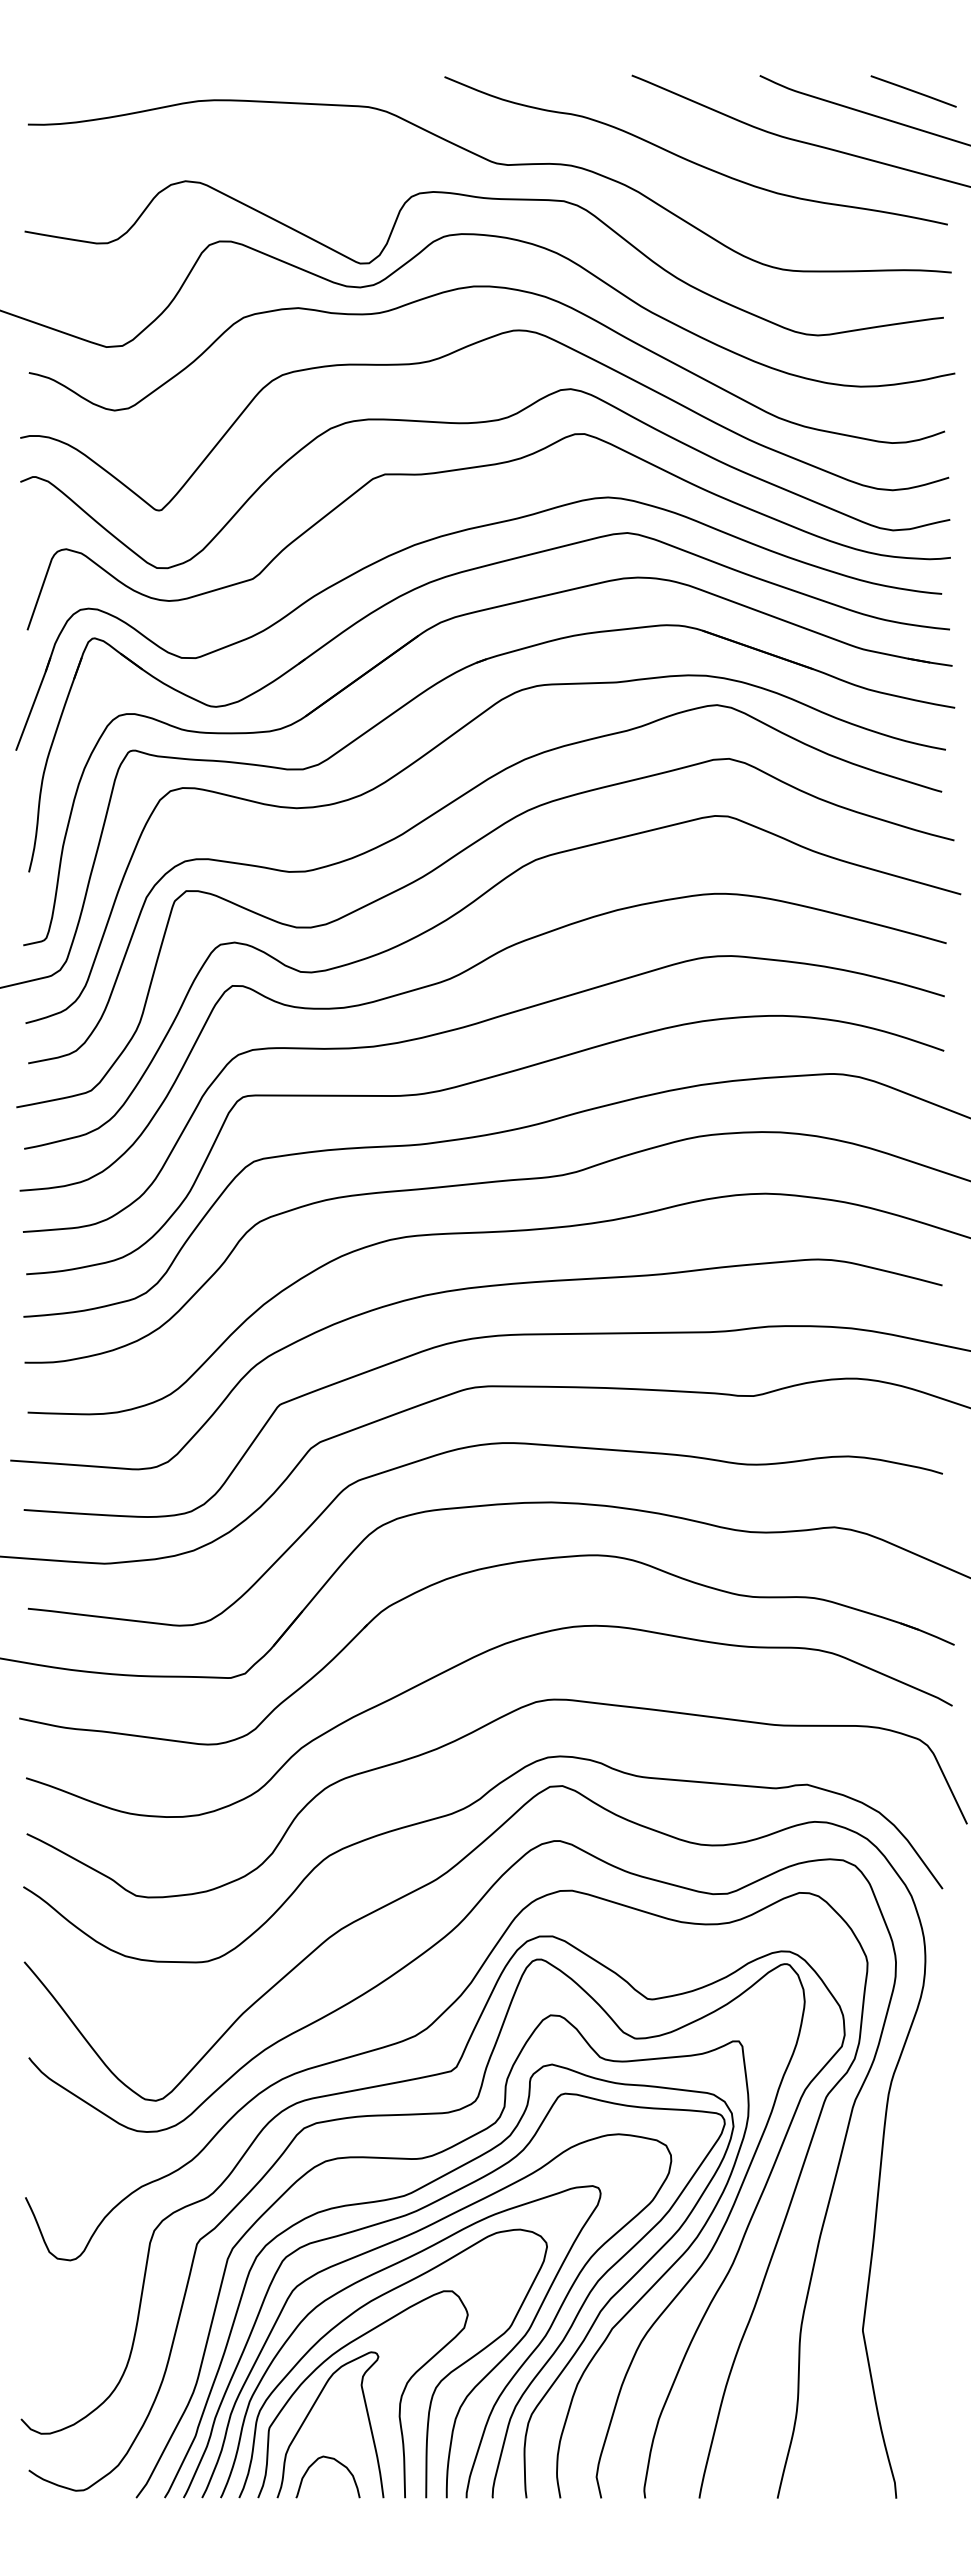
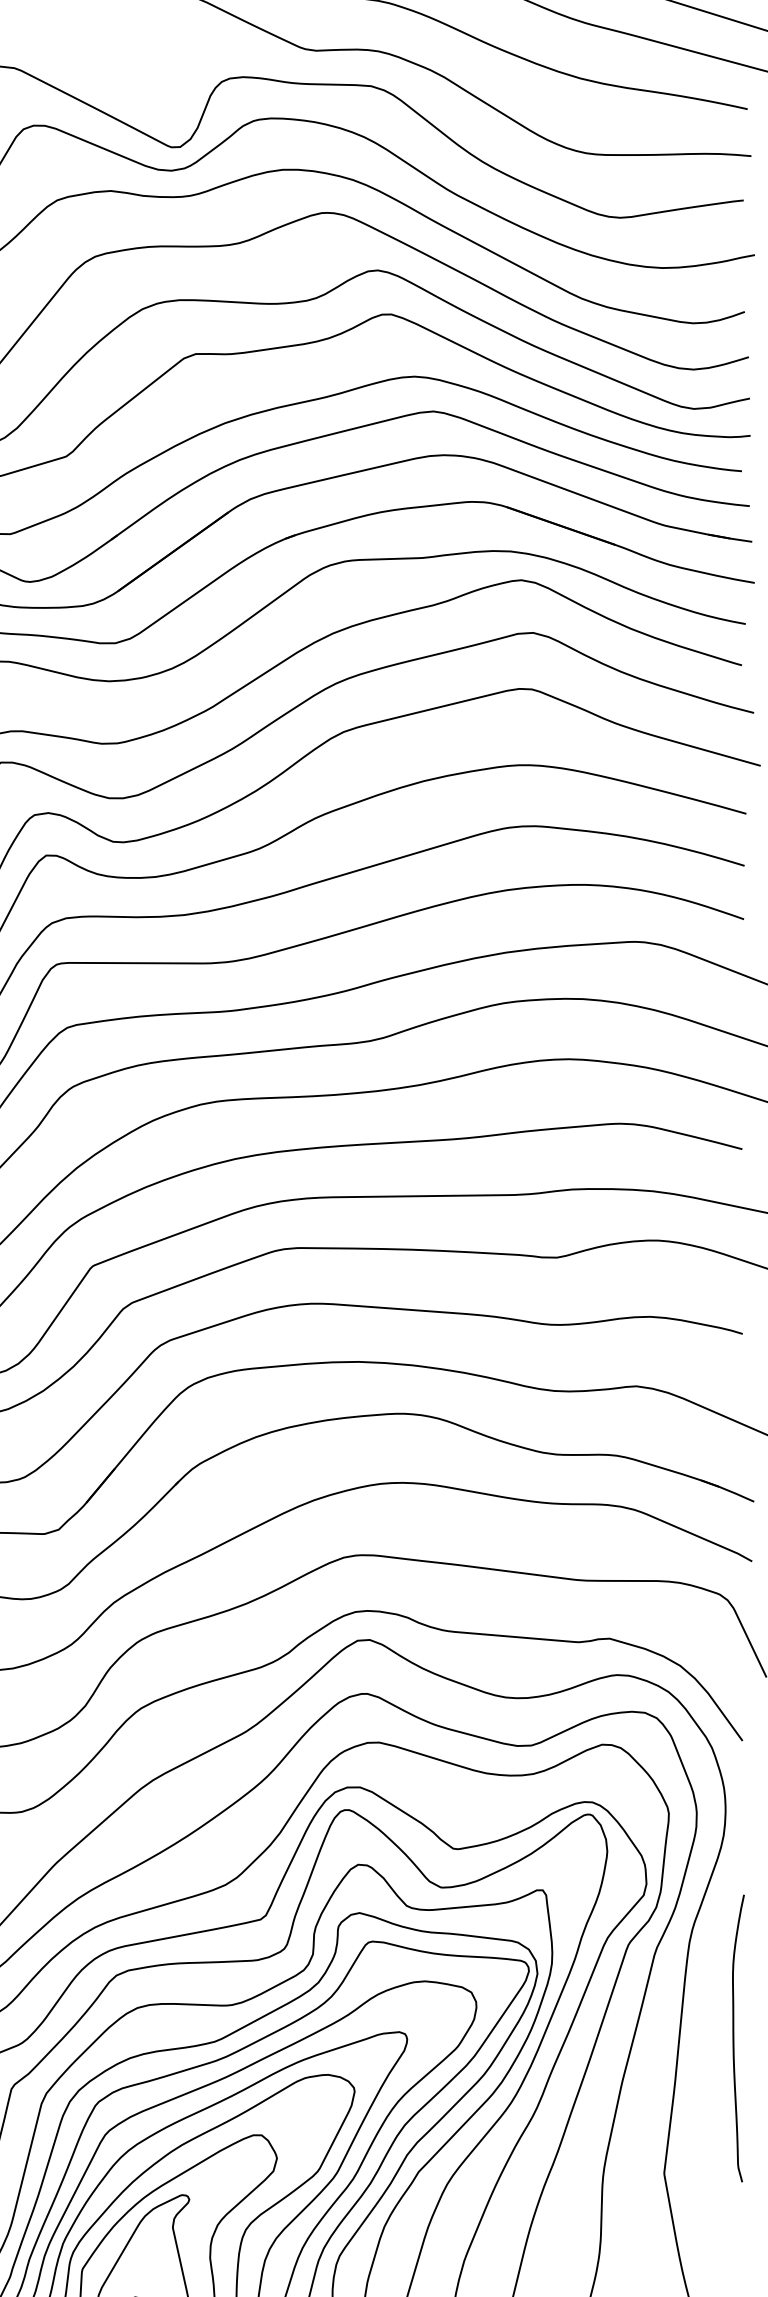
curve: (934, 2192) -> (734, 2038), added

